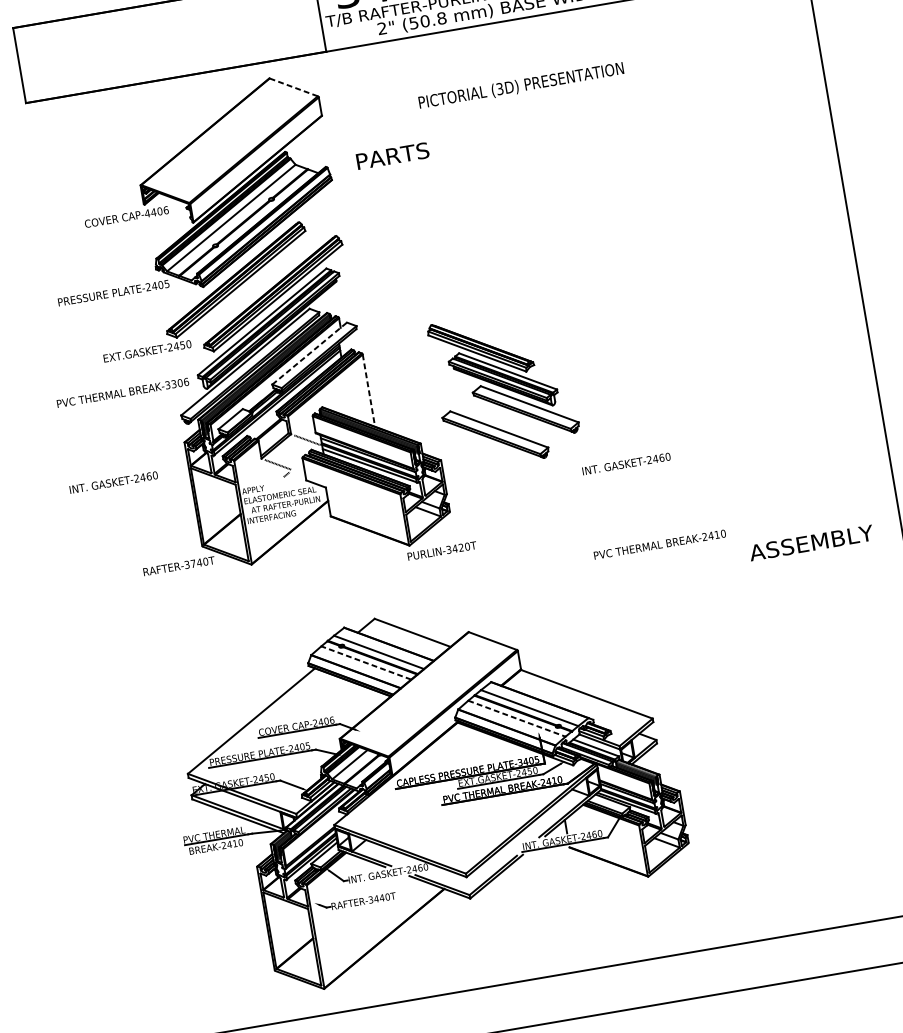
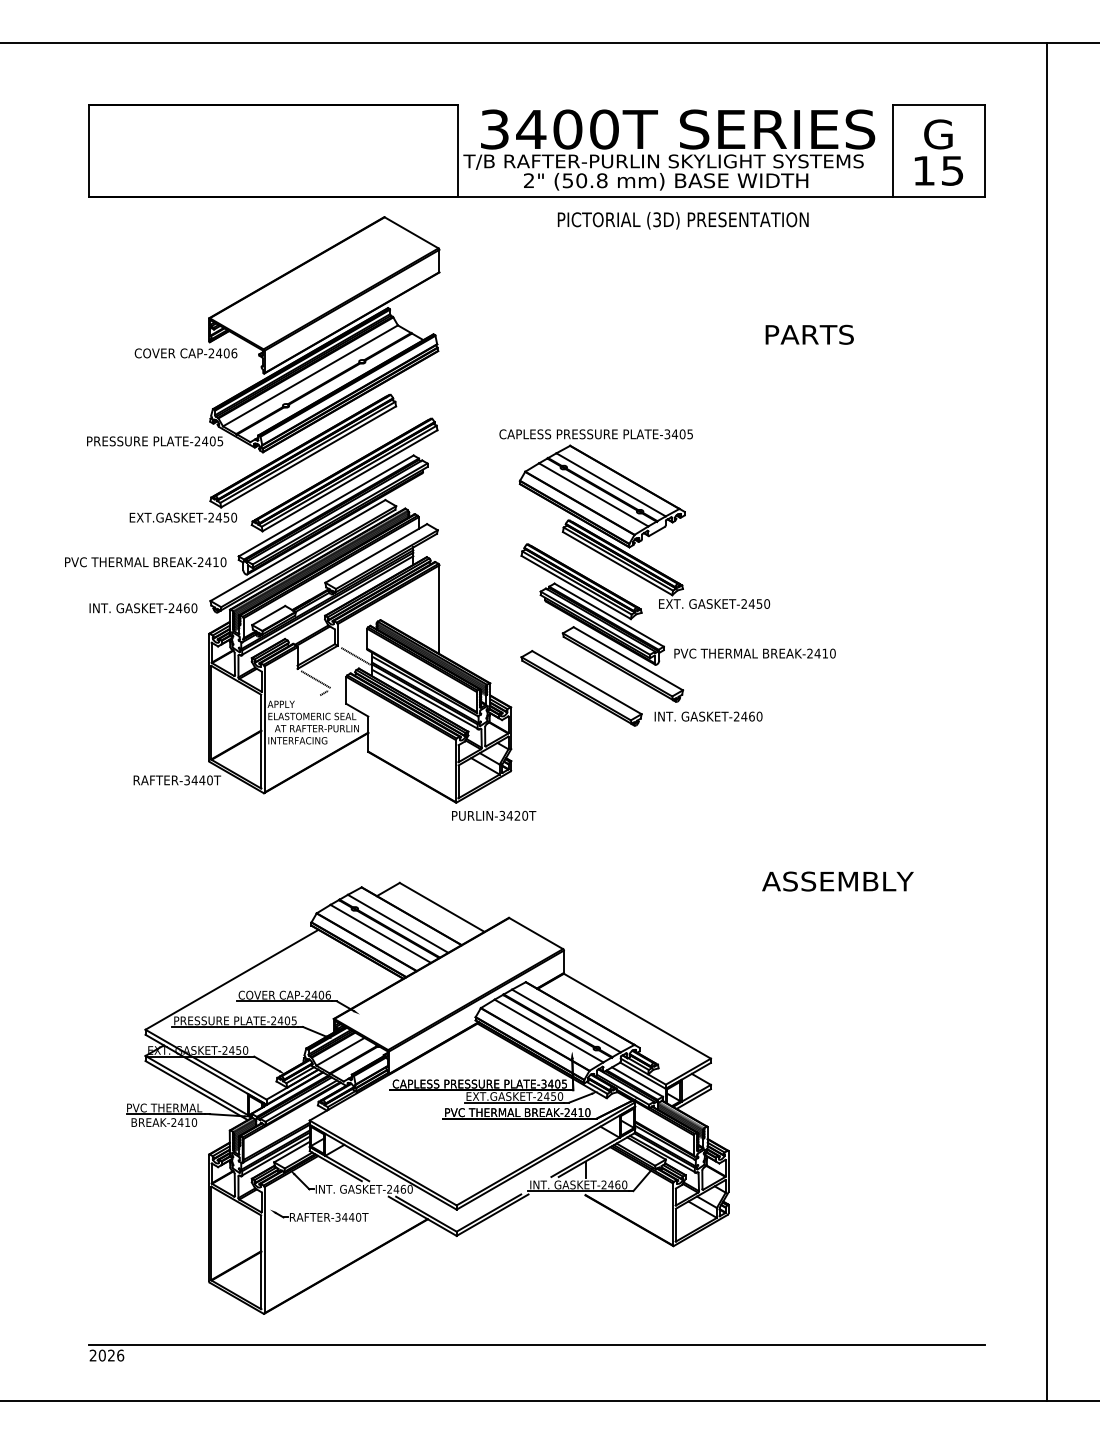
text: (520, 86) -> (682, 220), moved
line: (294, 87) -> (412, 233), dashed -> solid
text: (392, 155) -> (809, 334), moved
text: (147, 213) -> (211, 353), CAP-4406 -> CAP-2406
part: (515, 289) -> (634, 518), added
line: (309, 353) -> (376, 553), dashed -> solid
text: (176, 383) -> (211, 562), BREAK-3306 -> BREAK-2410
line: (369, 391) -> (439, 610), dashed -> solid
text: (626, 463) -> (708, 716), moved
text: (113, 482) -> (143, 608), moved
text: (811, 543) -> (837, 881), moved
text: (659, 544) -> (754, 653), moved
text: (193, 563) -> (194, 780), RAFTER-3740T -> RAFTER-3440T
line: (366, 662) -> (380, 933), dashed -> solid
line: (517, 719) -> (549, 1031), dashed -> solid

